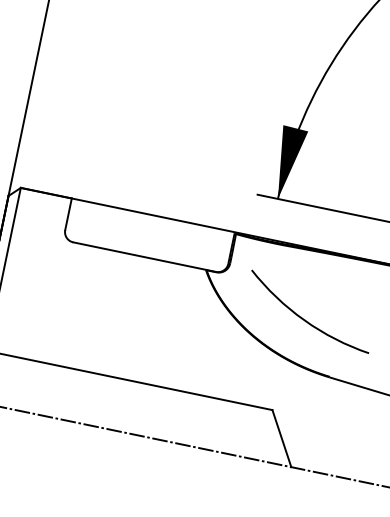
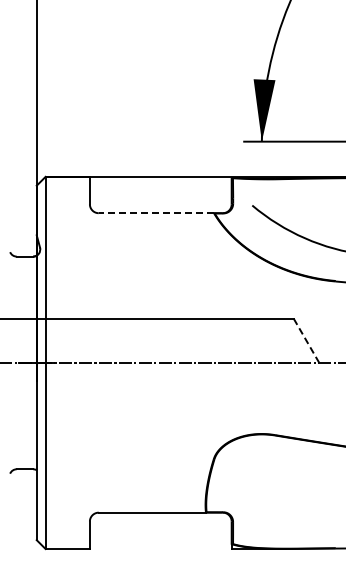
line: (139, 256) -> (156, 213), solid -> dashed
line: (281, 438) -> (306, 340), solid -> dashed

